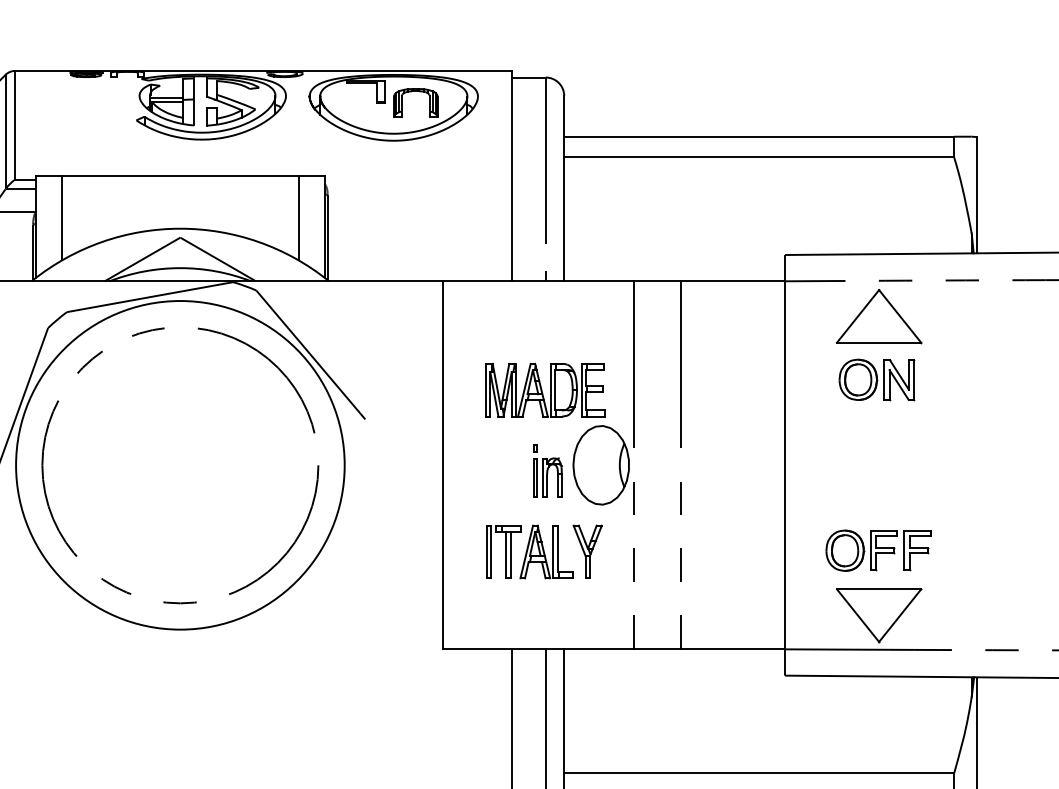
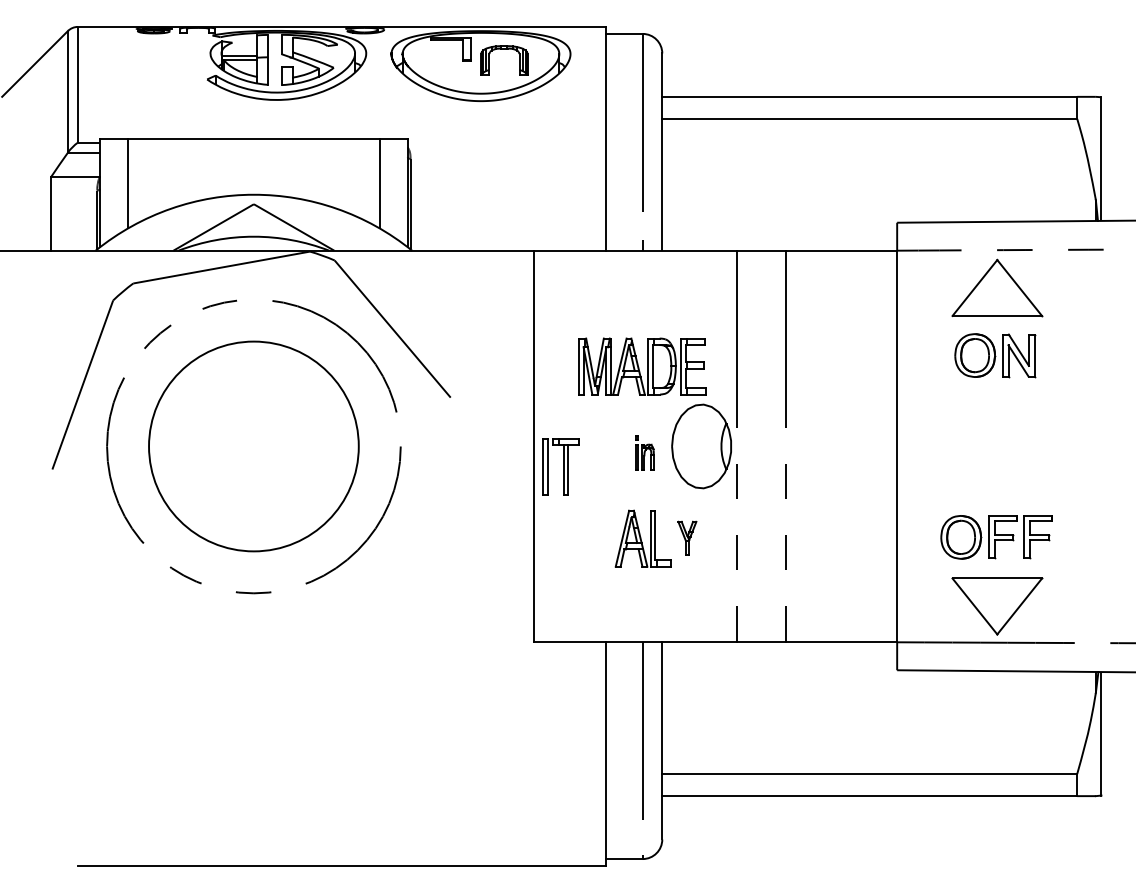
circle: (179, 465) -> (253, 446), size x0.6
part: (547, 470) -> (644, 452), size x0.6
part: (503, 551) -> (560, 466), moved
part: (587, 551) -> (687, 538), size x0.6

